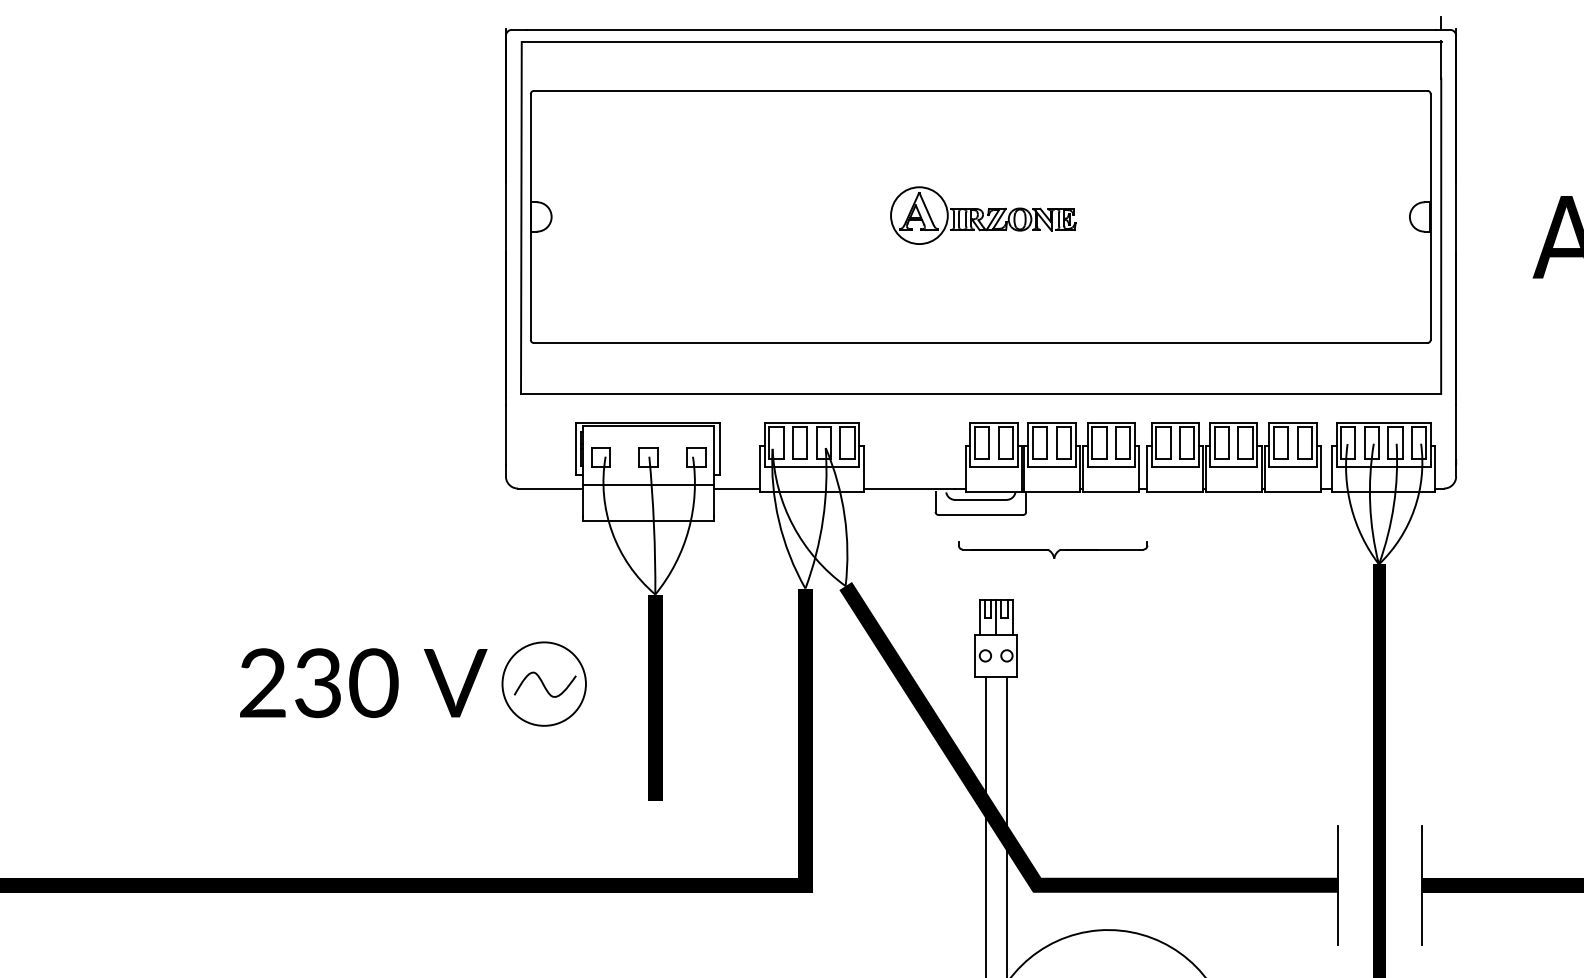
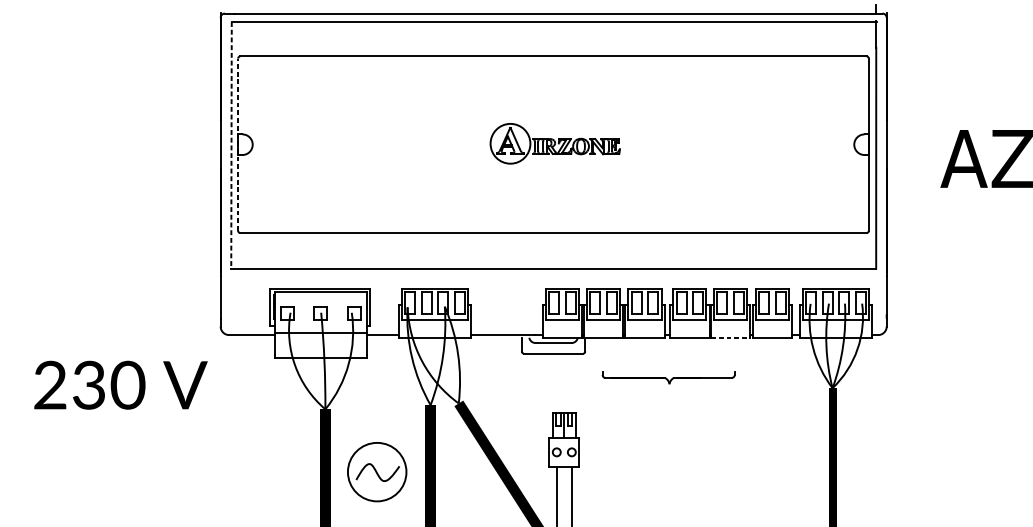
line: (530, 216) -> (237, 144), solid -> dashed
line: (521, 217) -> (231, 145), solid -> dashed
line: (1233, 492) -> (730, 337), solid -> dashed
part: (1053, 549) -> (668, 377), moved
text: (363, 683) -> (120, 385), moved
part: (543, 683) -> (376, 471), moved

